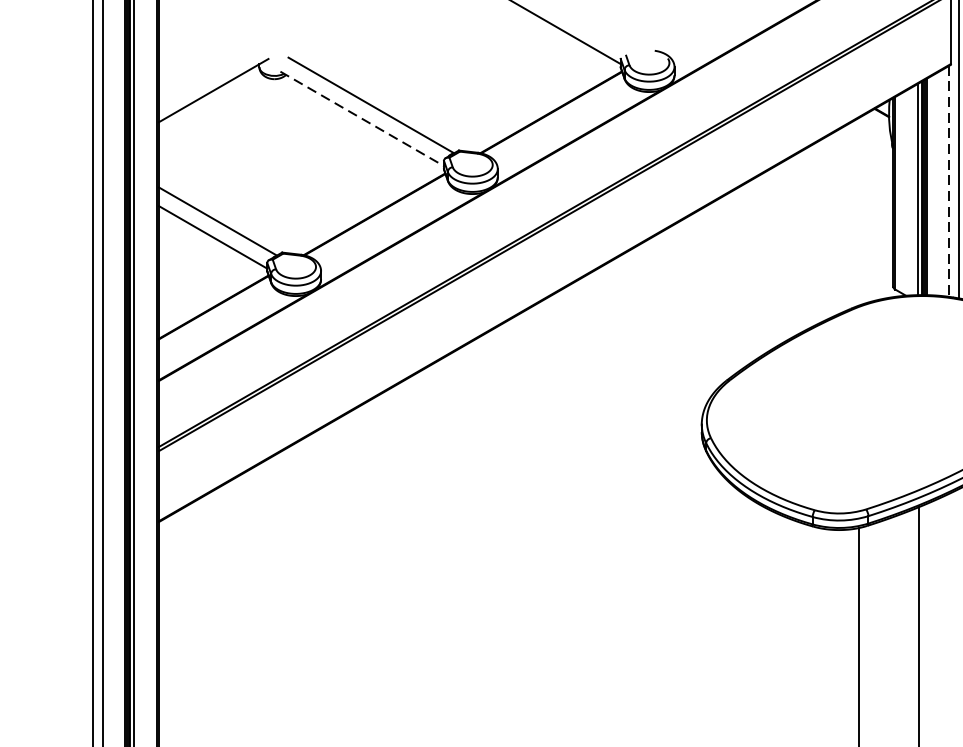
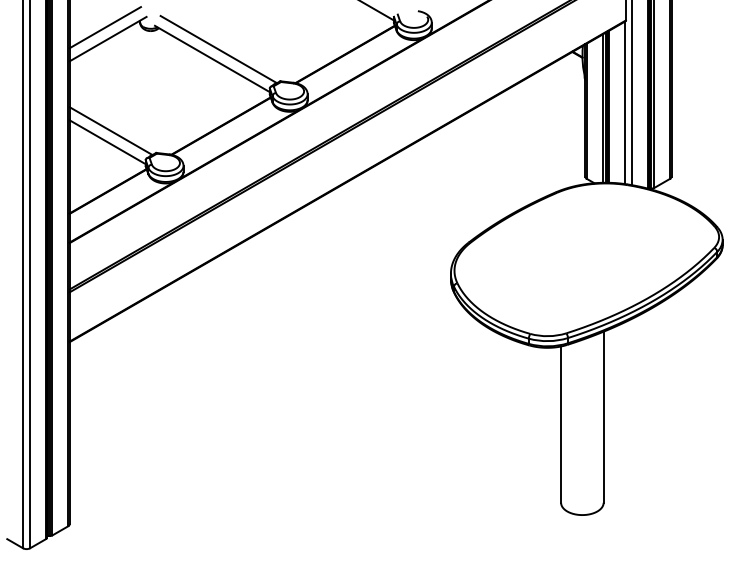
line: (208, 74) -> (104, 27), added
line: (362, 119) -> (212, 59), dashed -> solid
line: (948, 182) -> (624, 103), dashed -> solid

